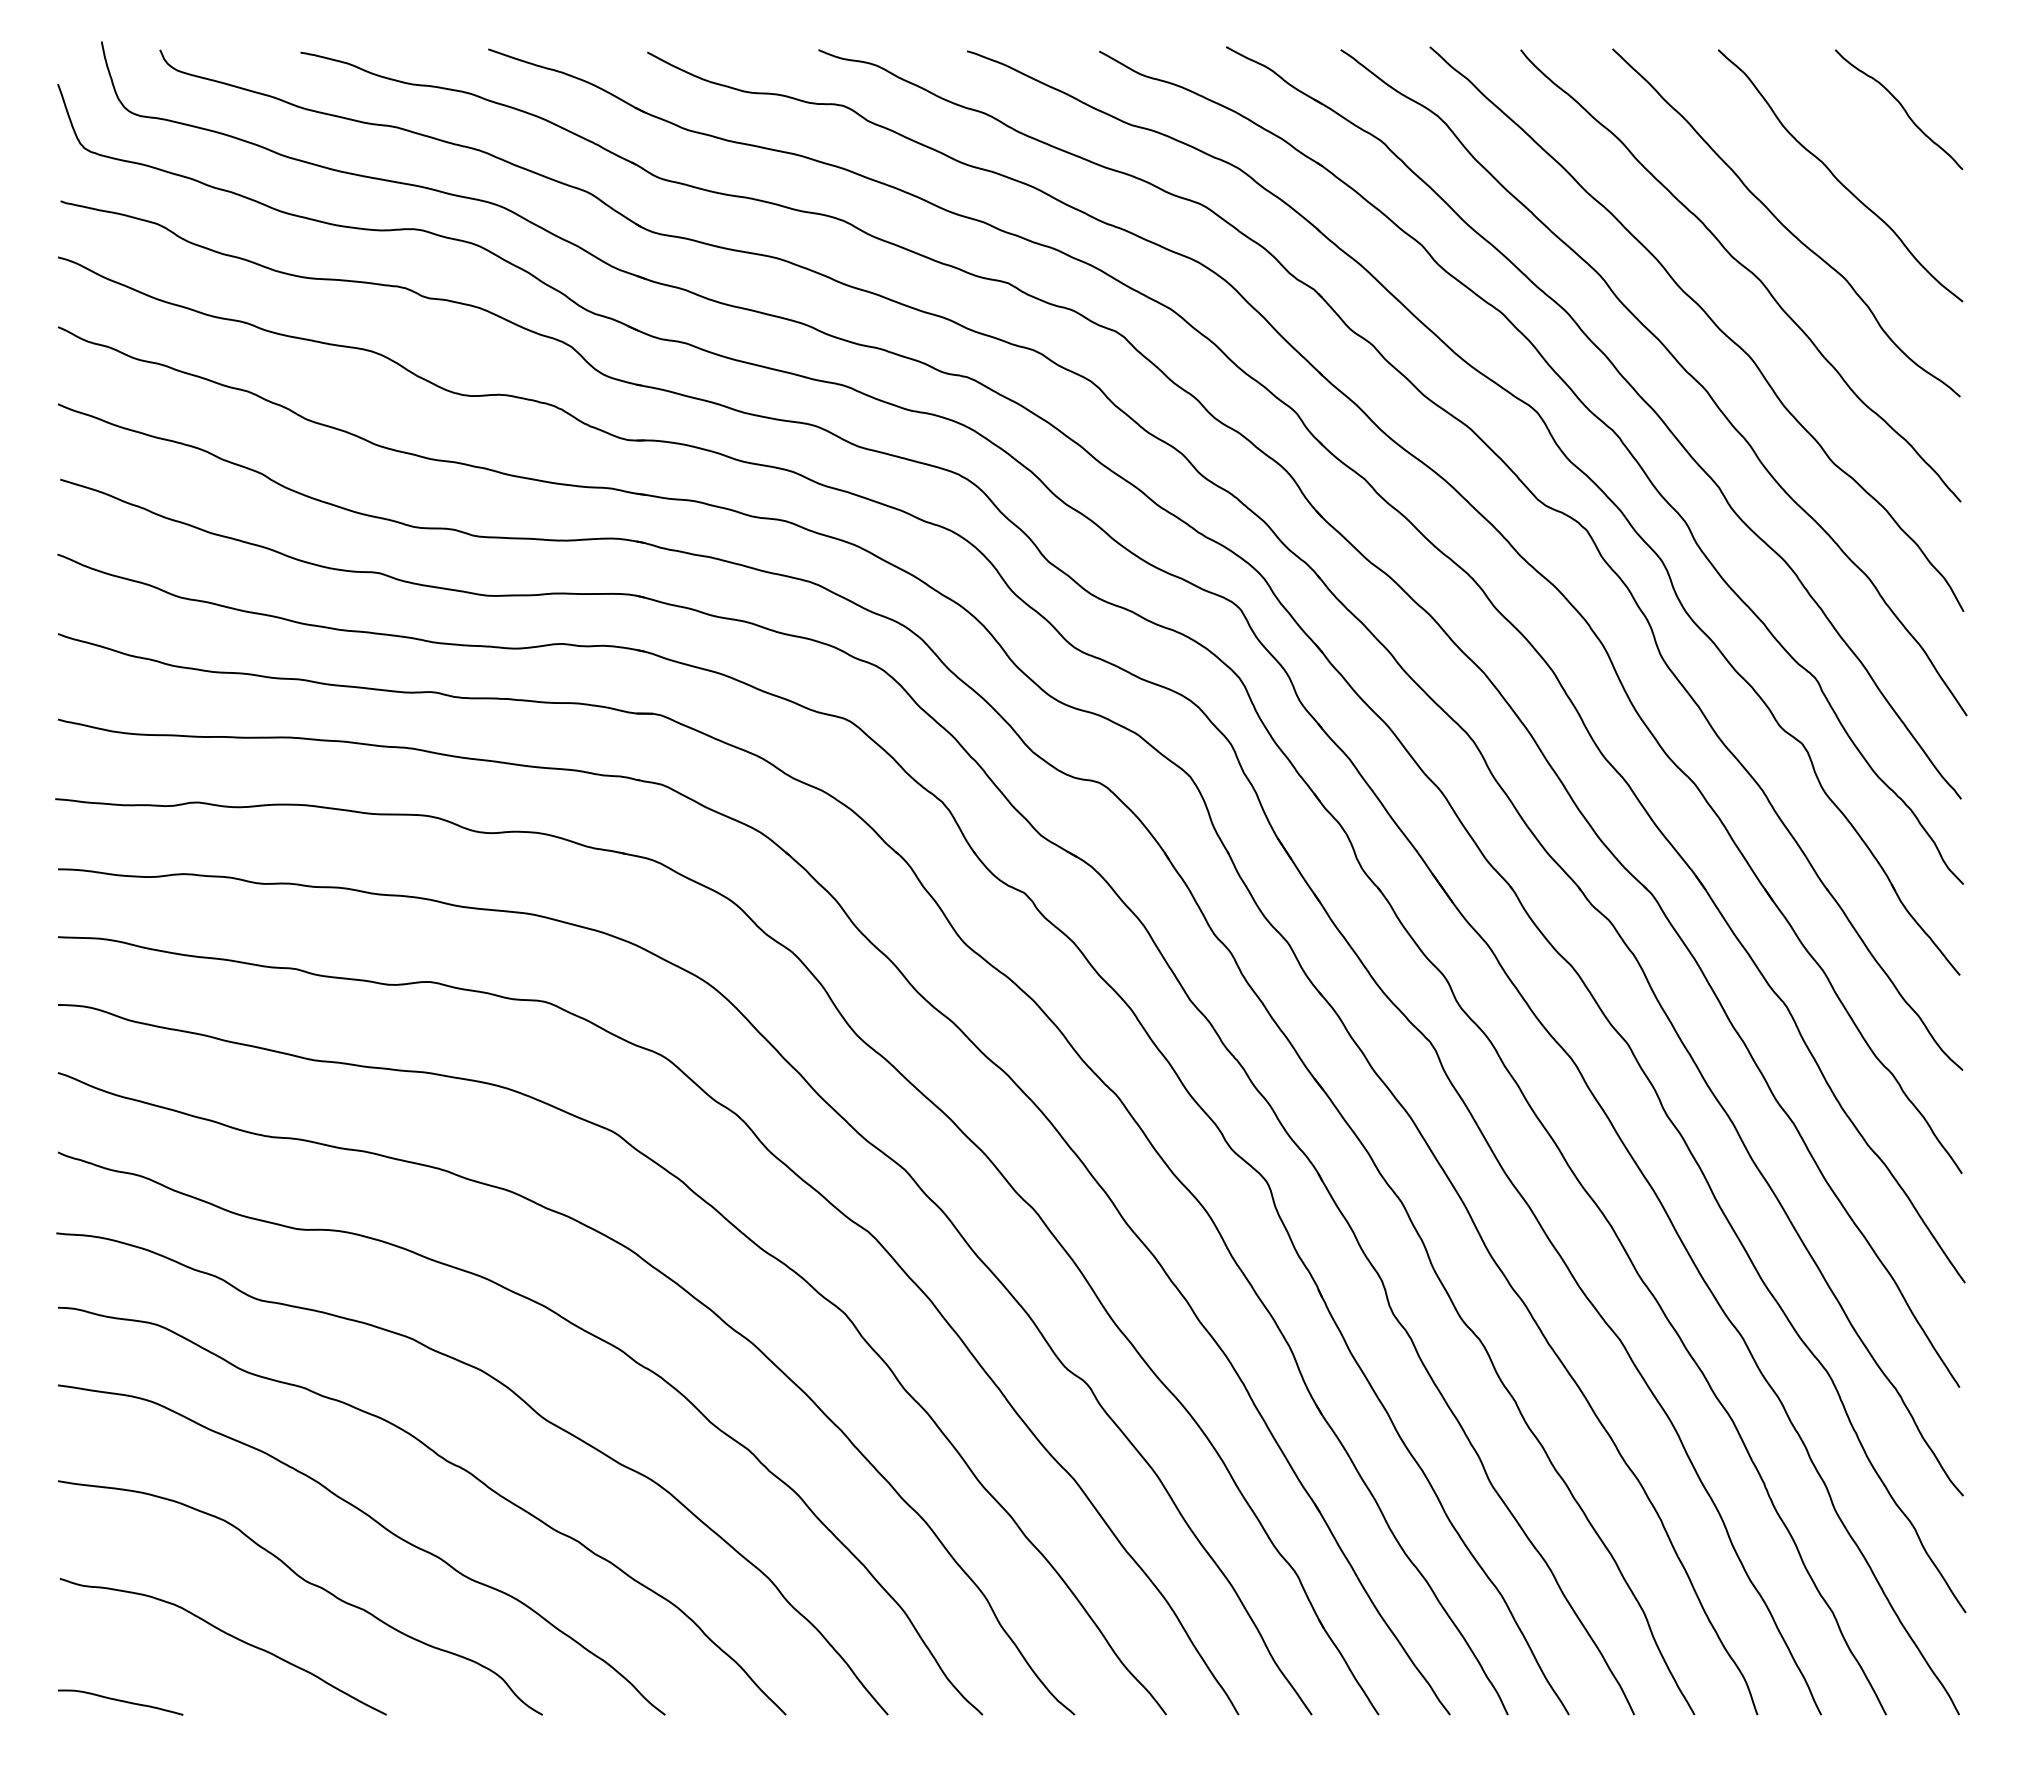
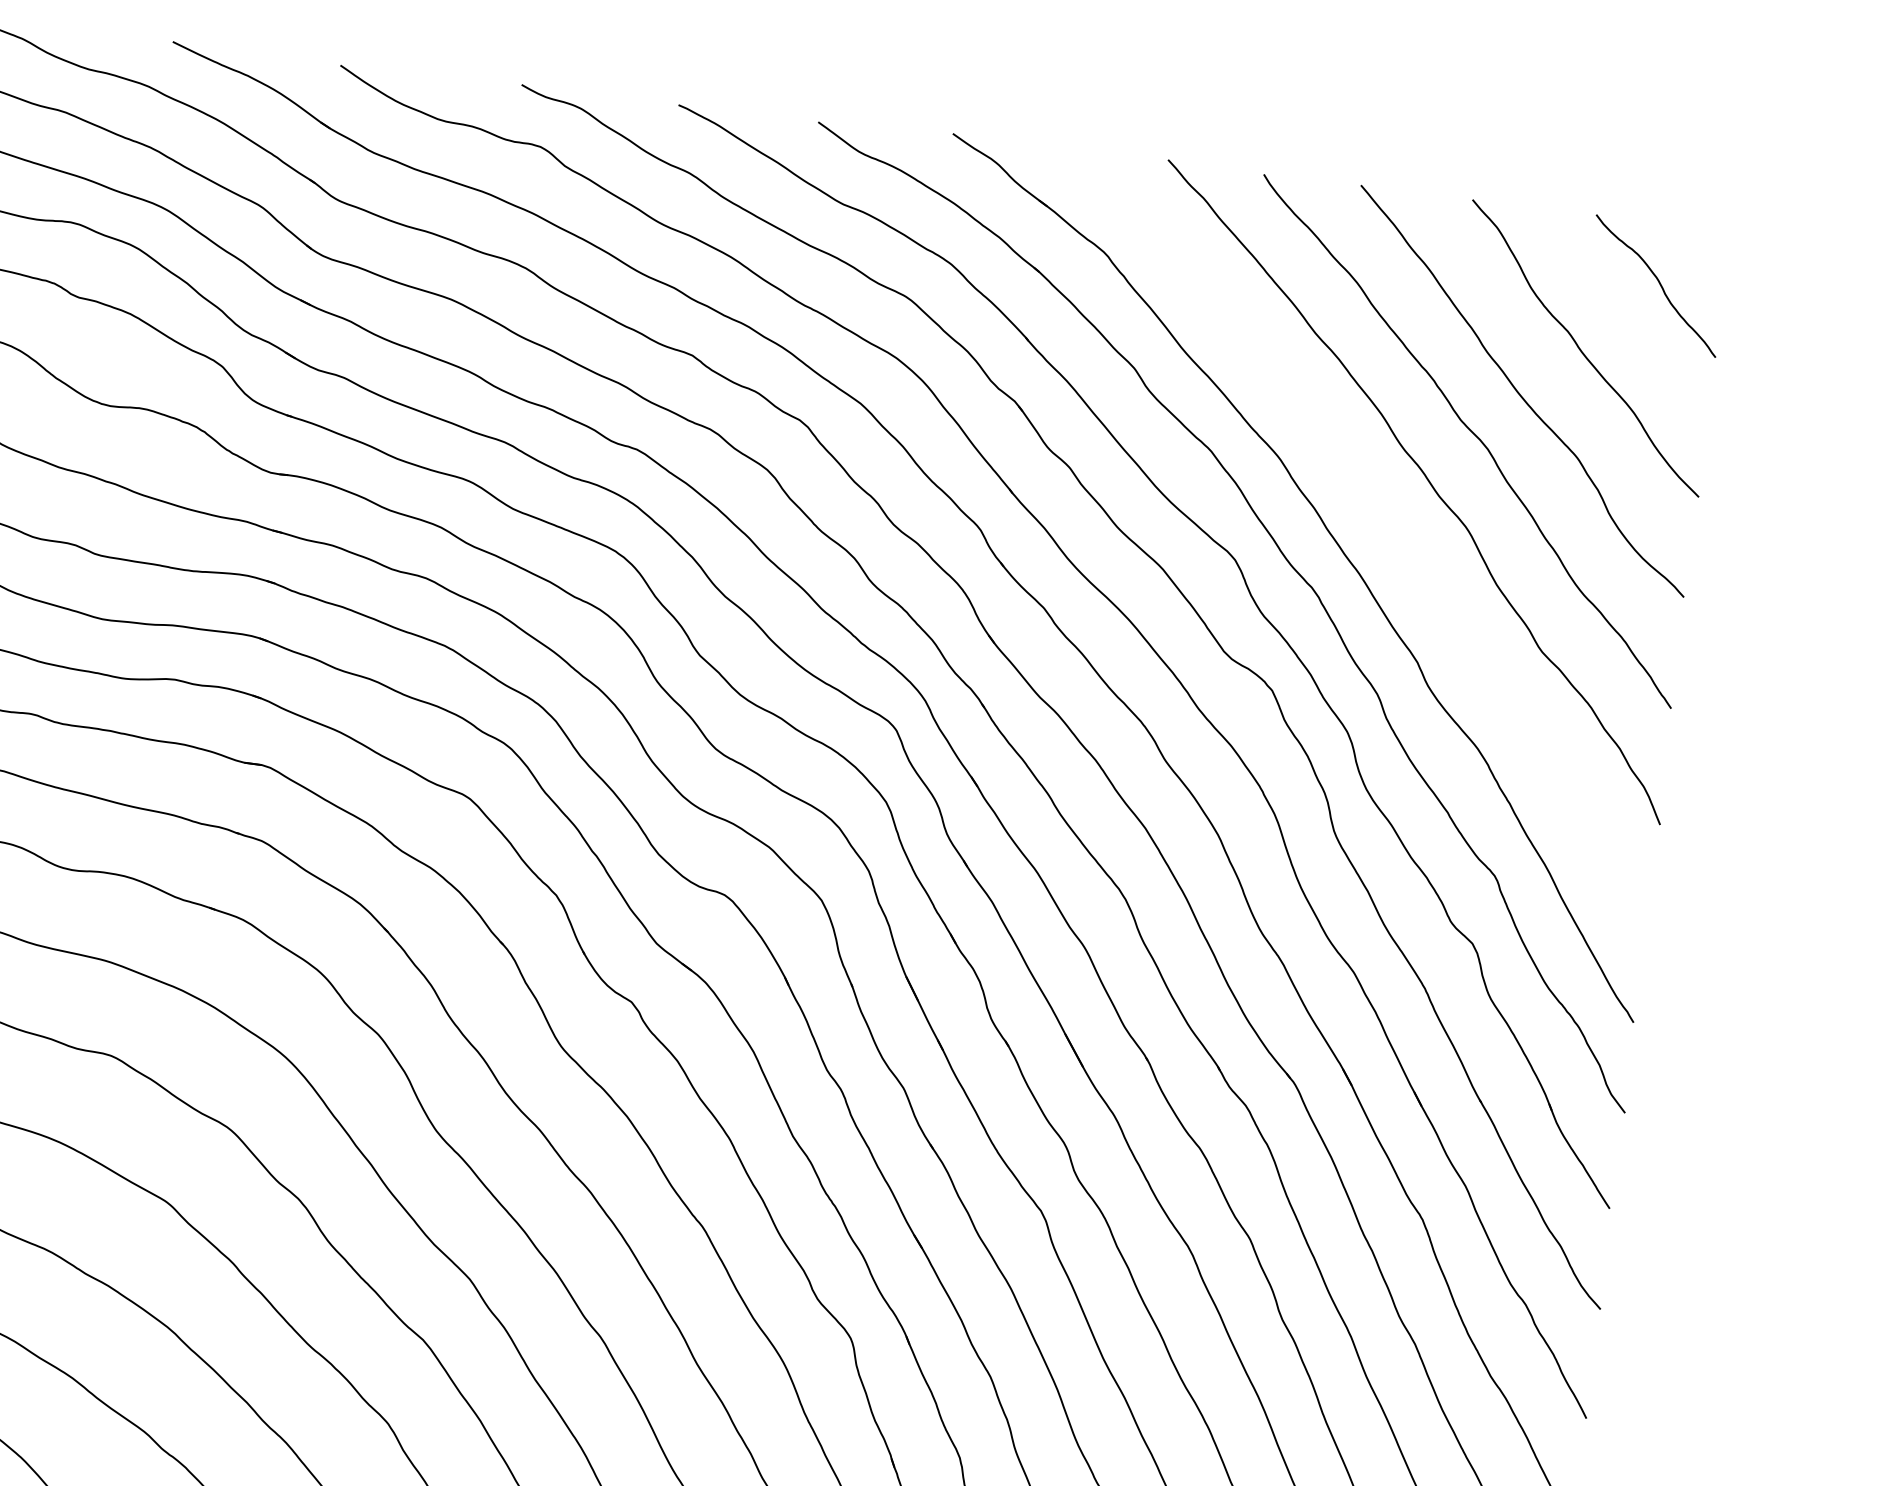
curve: (1677, 363) -> (1389, 525), removed

